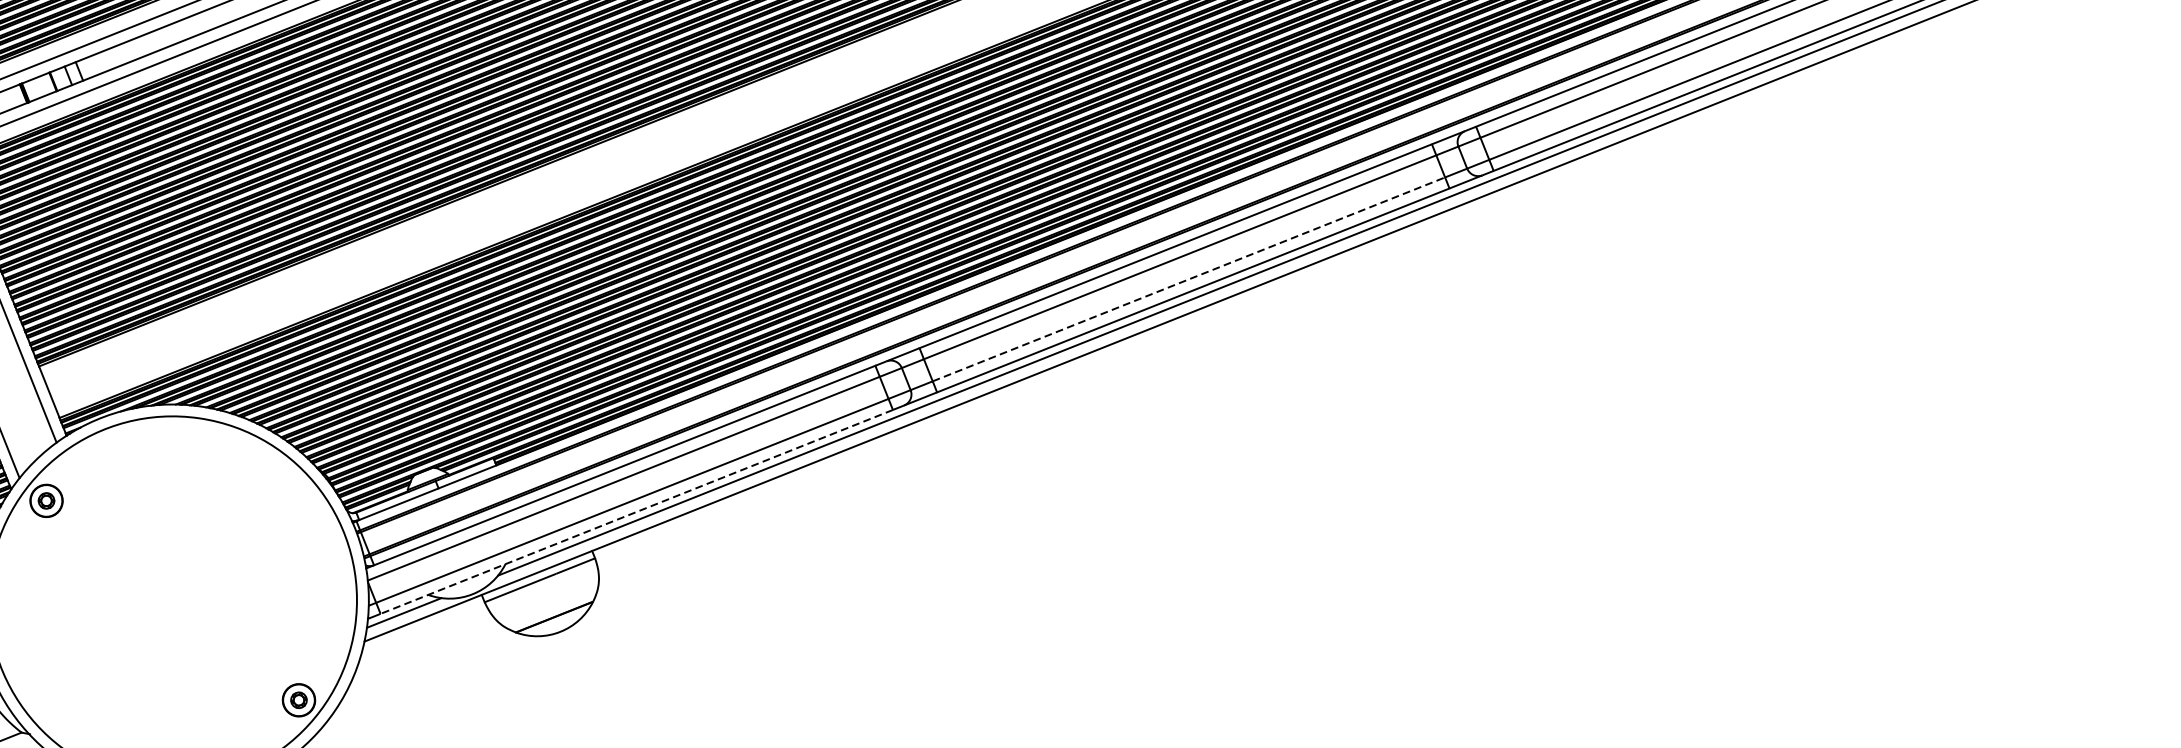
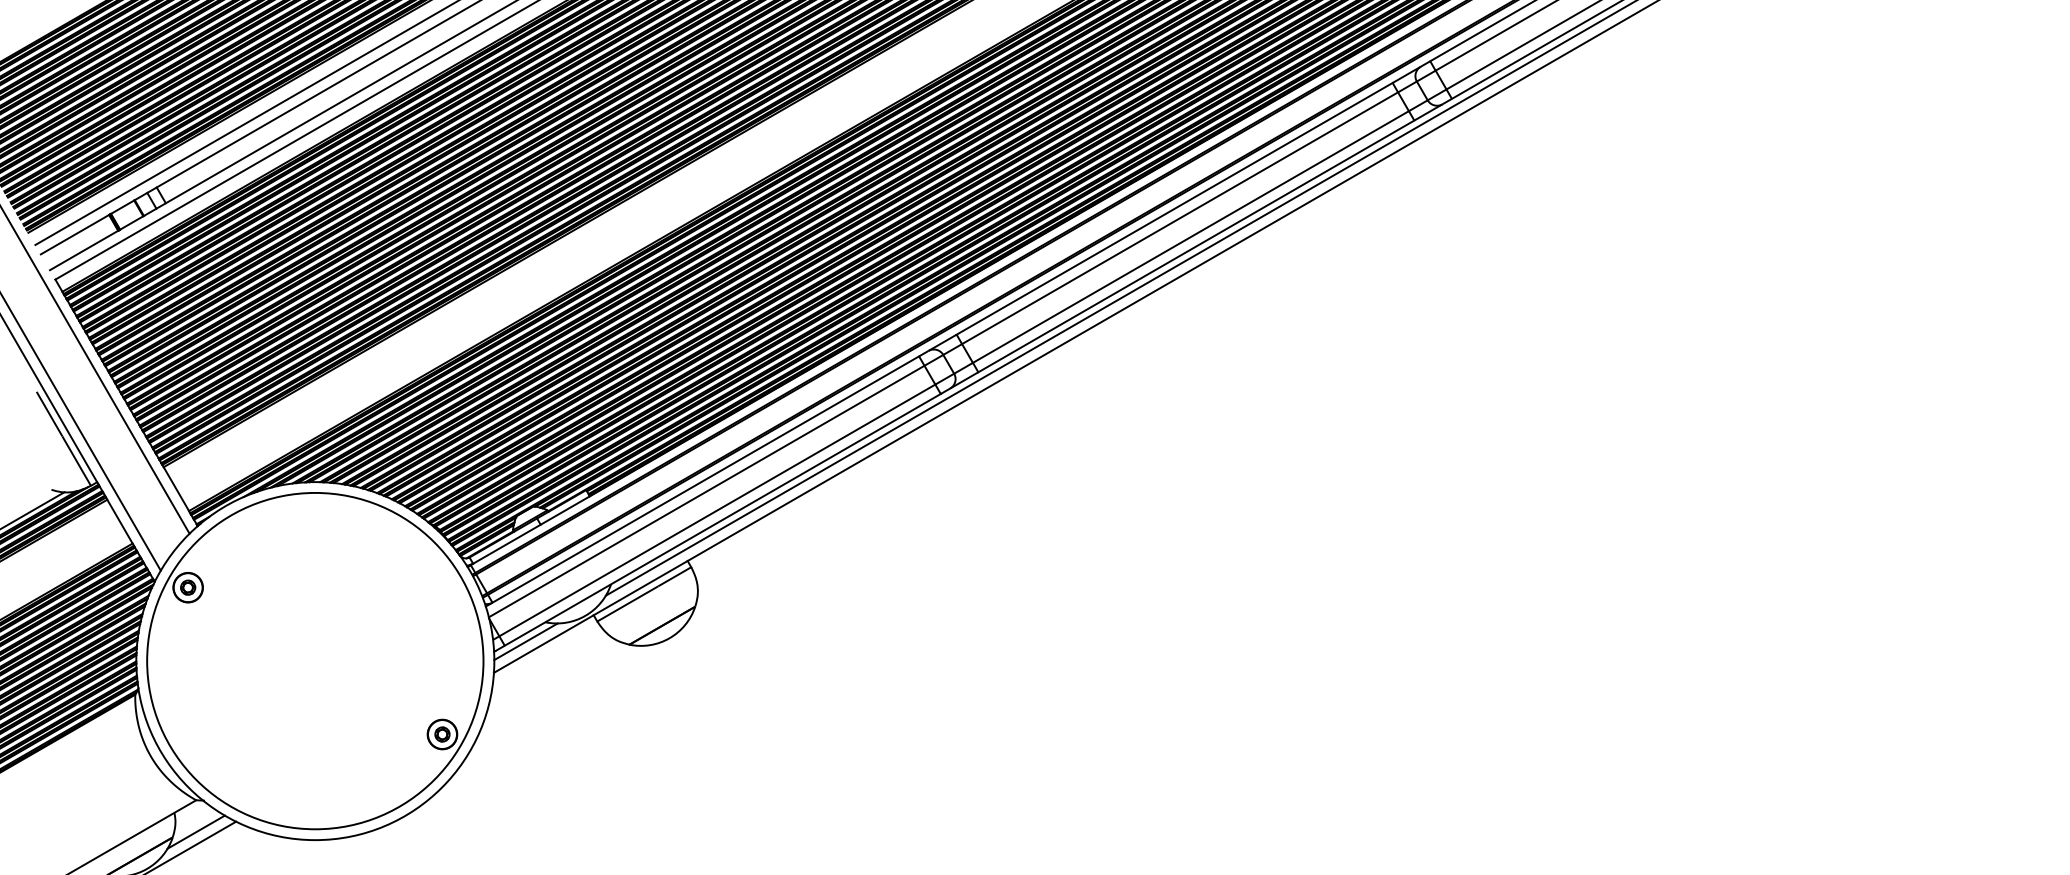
line: (1188, 279) -> (1190, 237), dashed -> solid
line: (636, 511) -> (722, 519), dashed -> solid

